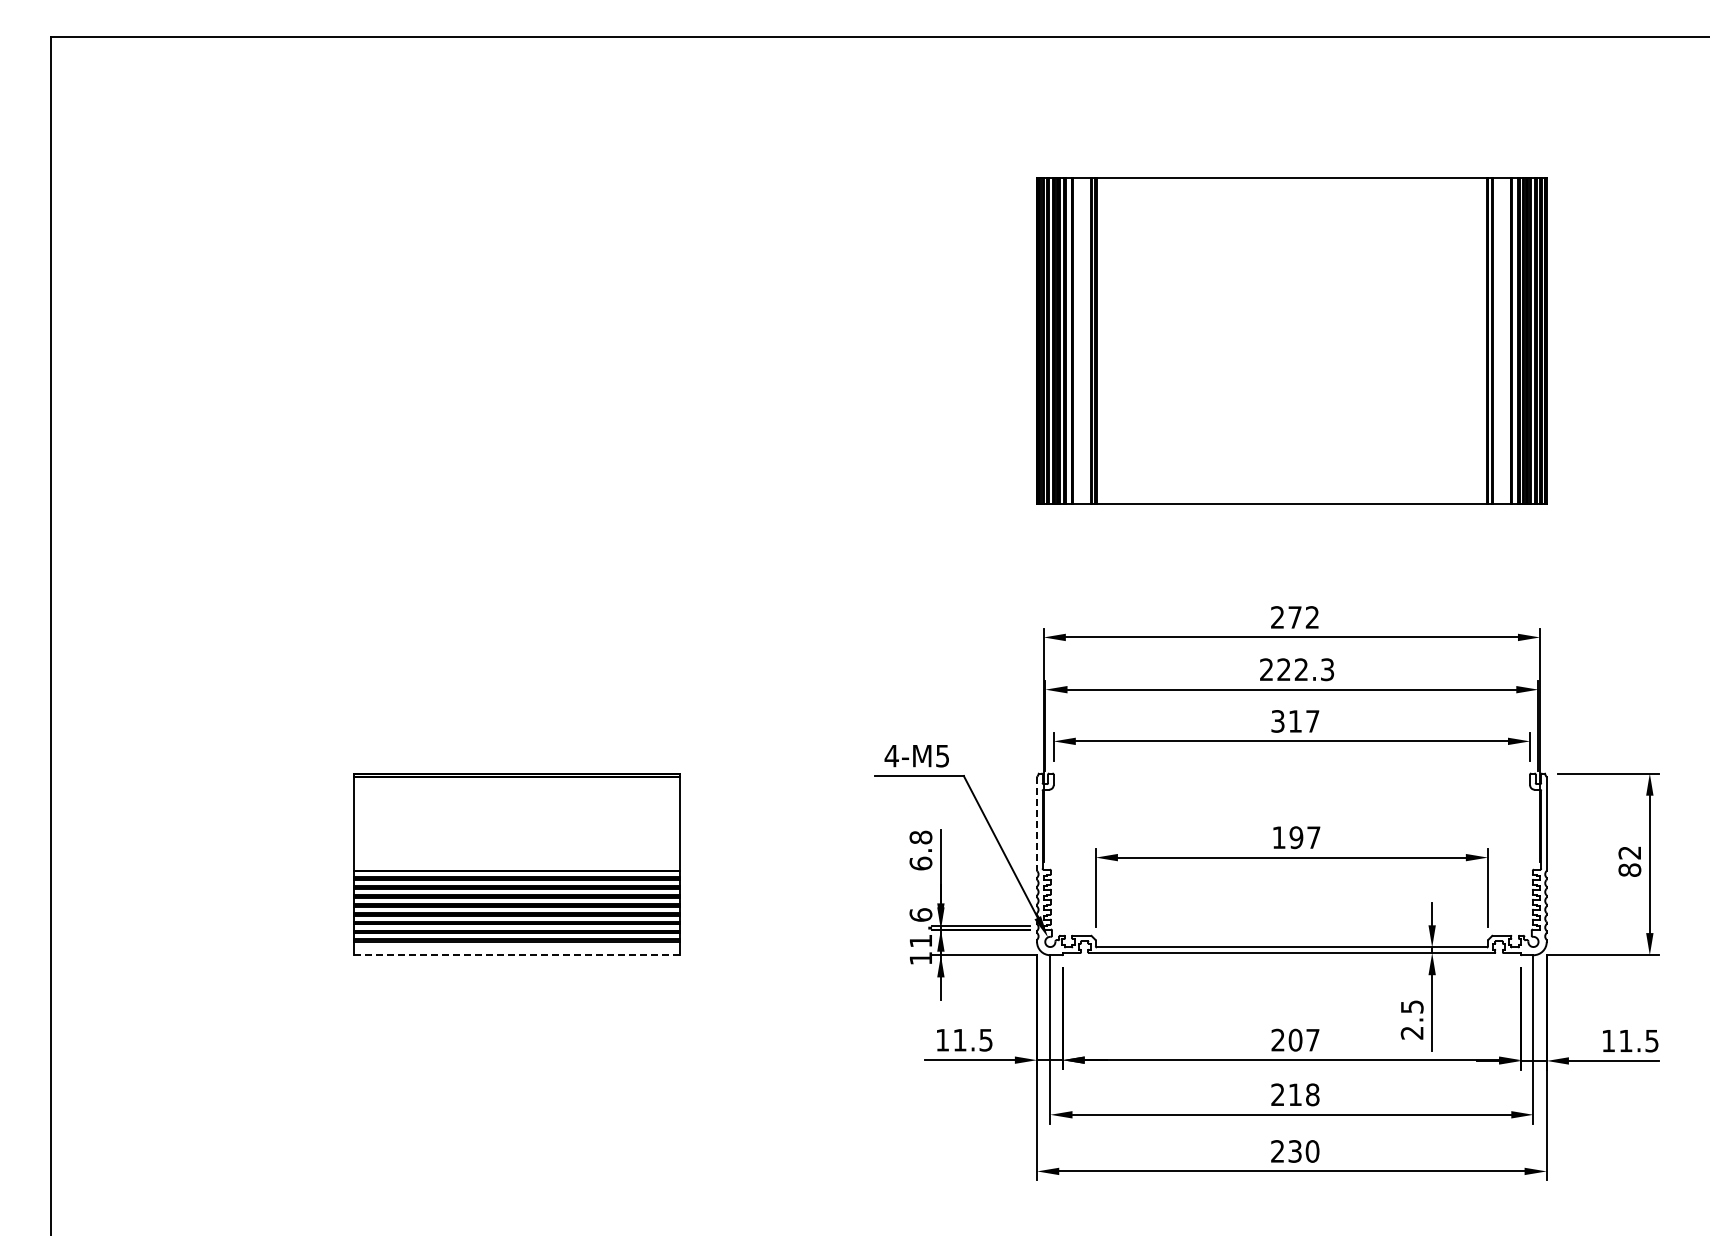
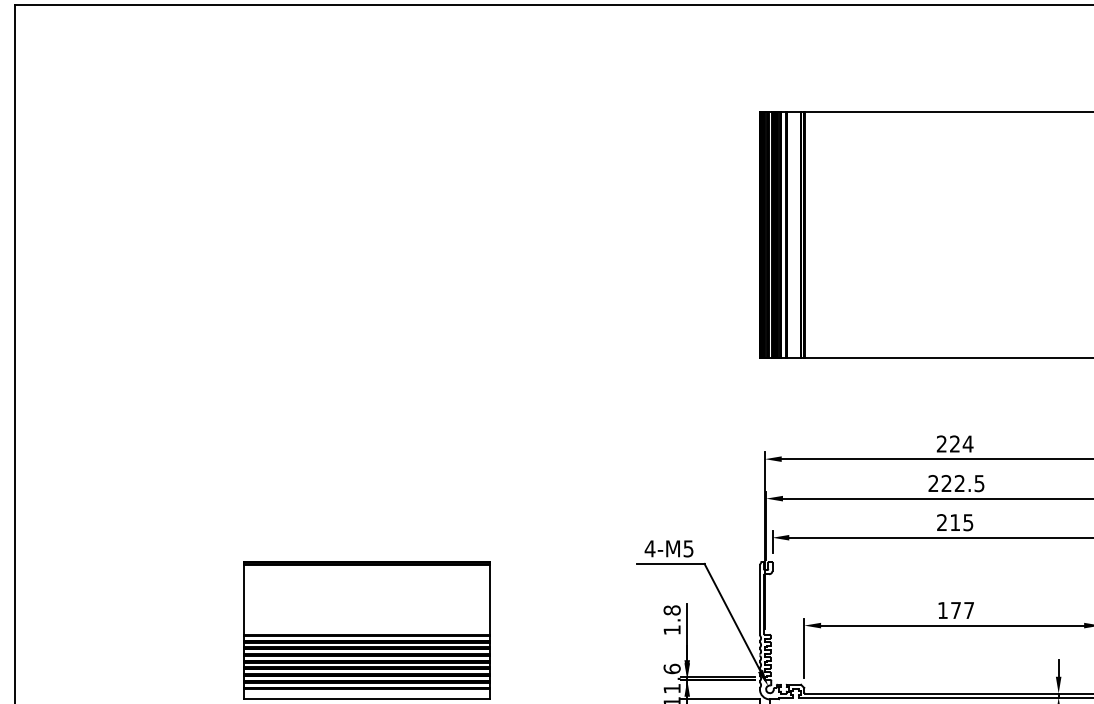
text: (1303, 617) -> (961, 444), 272 -> 224
text: (1327, 669) -> (979, 483), 222.3 -> 222.5
text: (1295, 721) -> (955, 522), 317 -> 215
line: (1037, 823) -> (760, 599), dashed -> solid
text: (1296, 837) -> (956, 610), 197 -> 177
text: (920, 863) -> (671, 630), 6.8 -> 1.8
line: (517, 955) -> (367, 699), dashed -> solid

